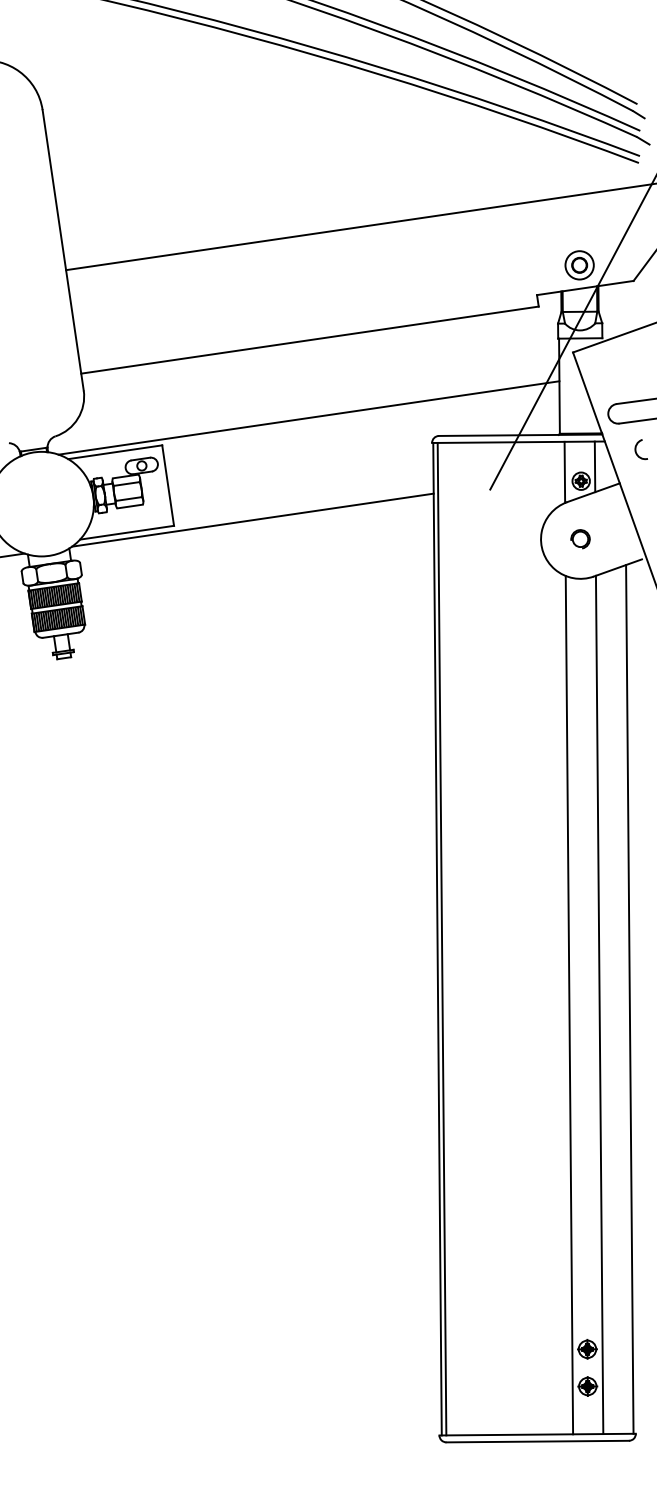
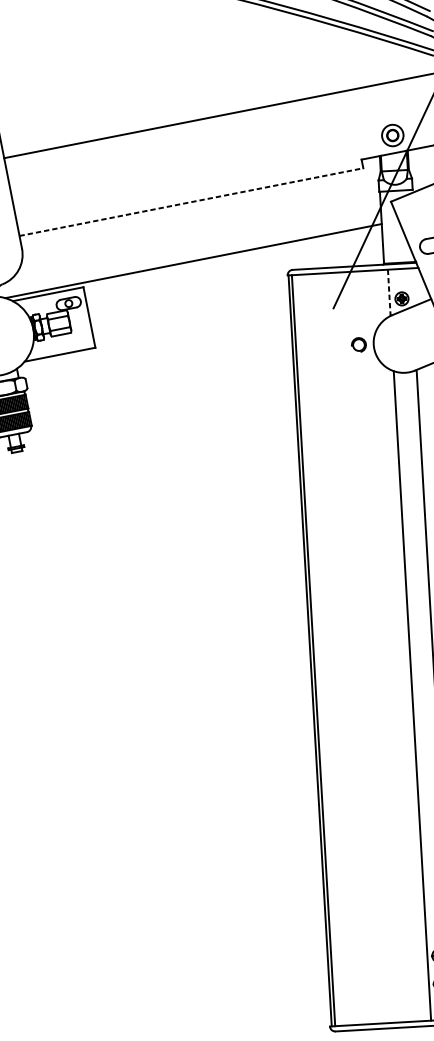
line: (310, 340) -> (191, 202), solid -> dashed
line: (594, 466) -> (411, 287), removed
line: (564, 472) -> (388, 292), solid -> dashed
line: (252, 519) -> (154, 340), removed
part: (580, 539) -> (358, 345), moved

